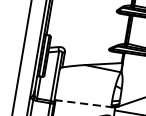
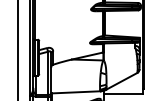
line: (82, 103) -> (75, 92), dashed -> solid

